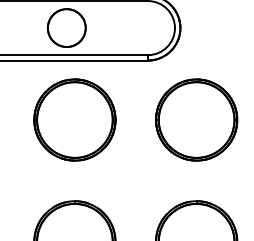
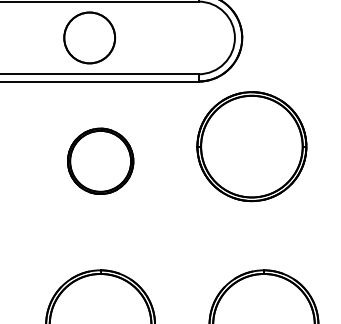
part: (74, 119) -> (100, 160), size x0.6
part: (196, 119) -> (251, 145), moved

